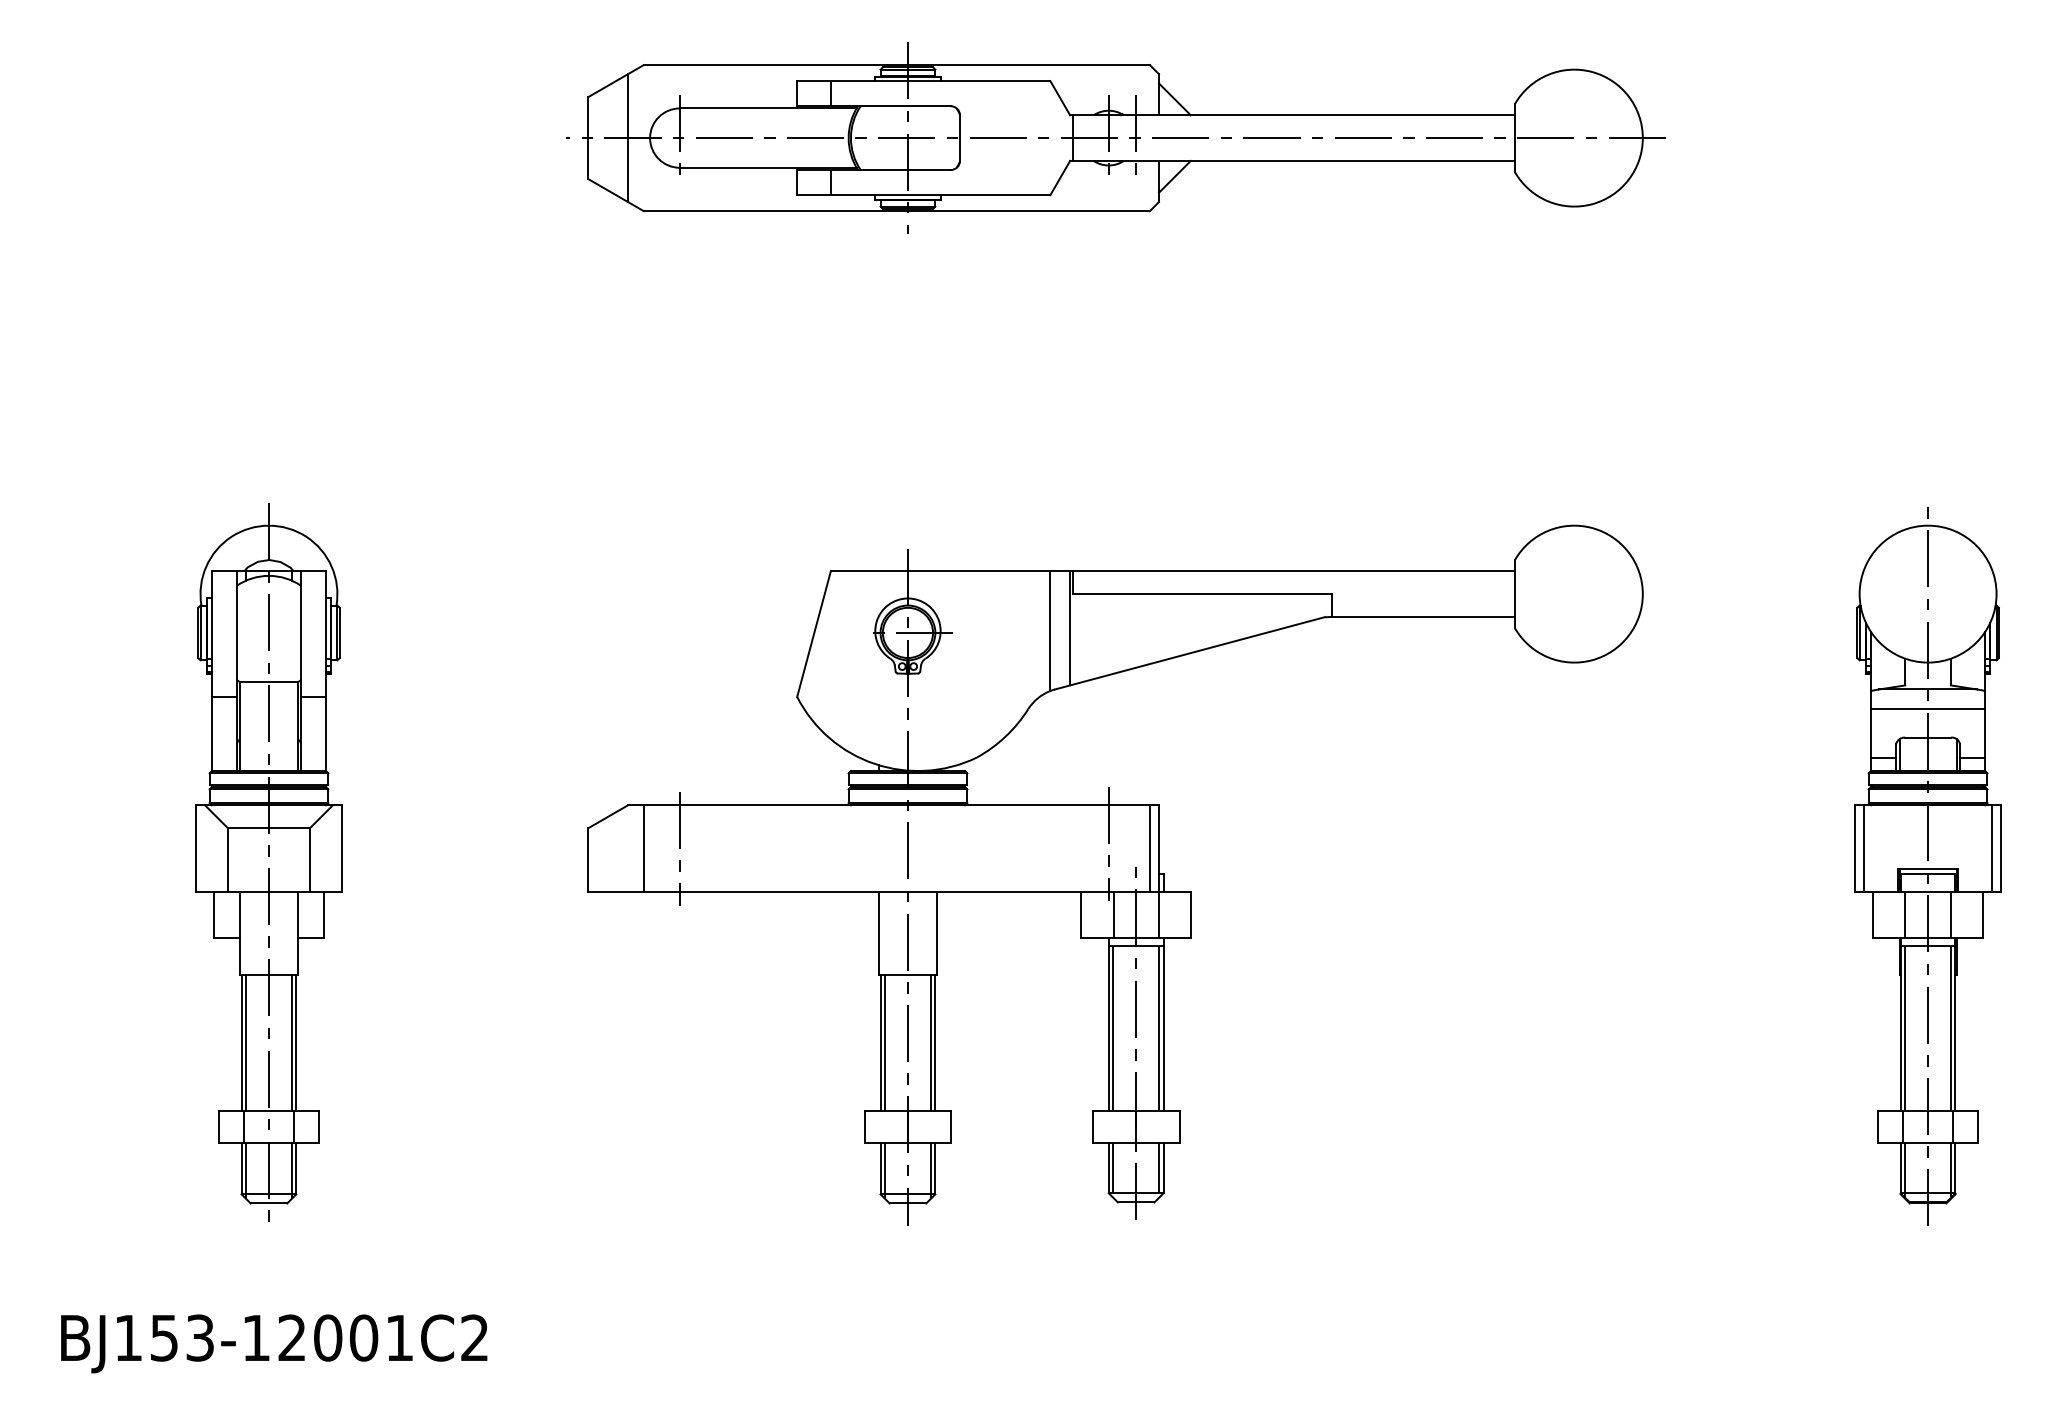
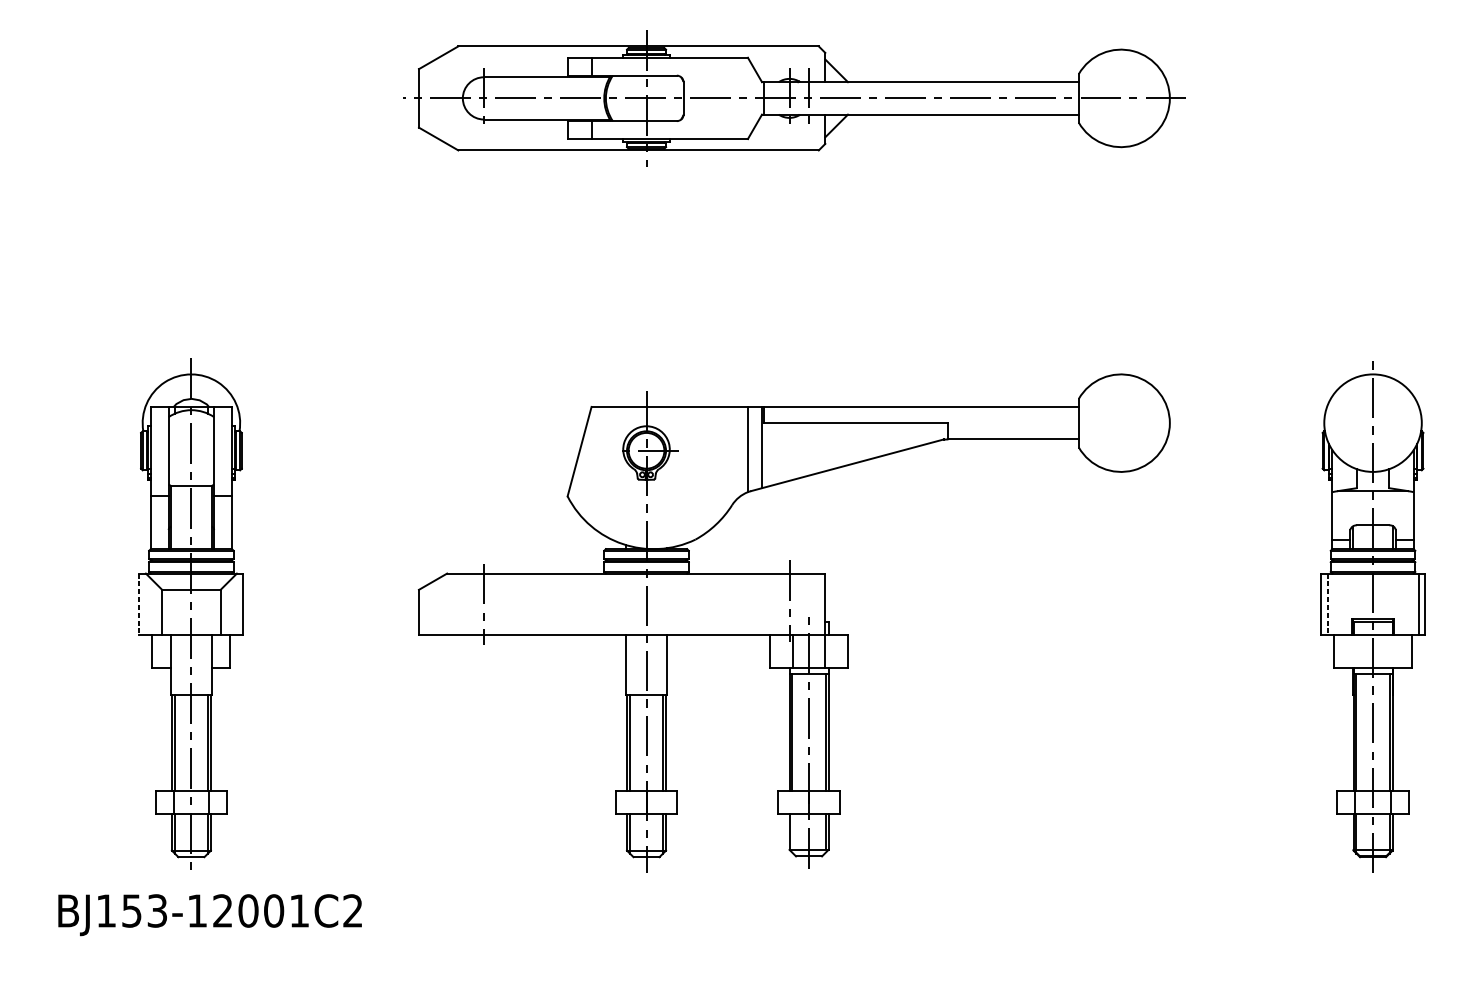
line: (628, 138) -> (447, 98), removed
line: (1928, 709) -> (1373, 505), removed
line: (643, 848) -> (458, 604), removed
line: (1149, 848) -> (818, 604), removed
line: (195, 849) -> (139, 605), solid -> dashed
line: (1864, 849) -> (1327, 605), solid -> dashed
line: (1905, 914) -> (1356, 651), removed
line: (1950, 914) -> (1389, 651), removed
line: (1112, 1167) -> (792, 831), removed
text: (274, 1343) -> (210, 914), moved

